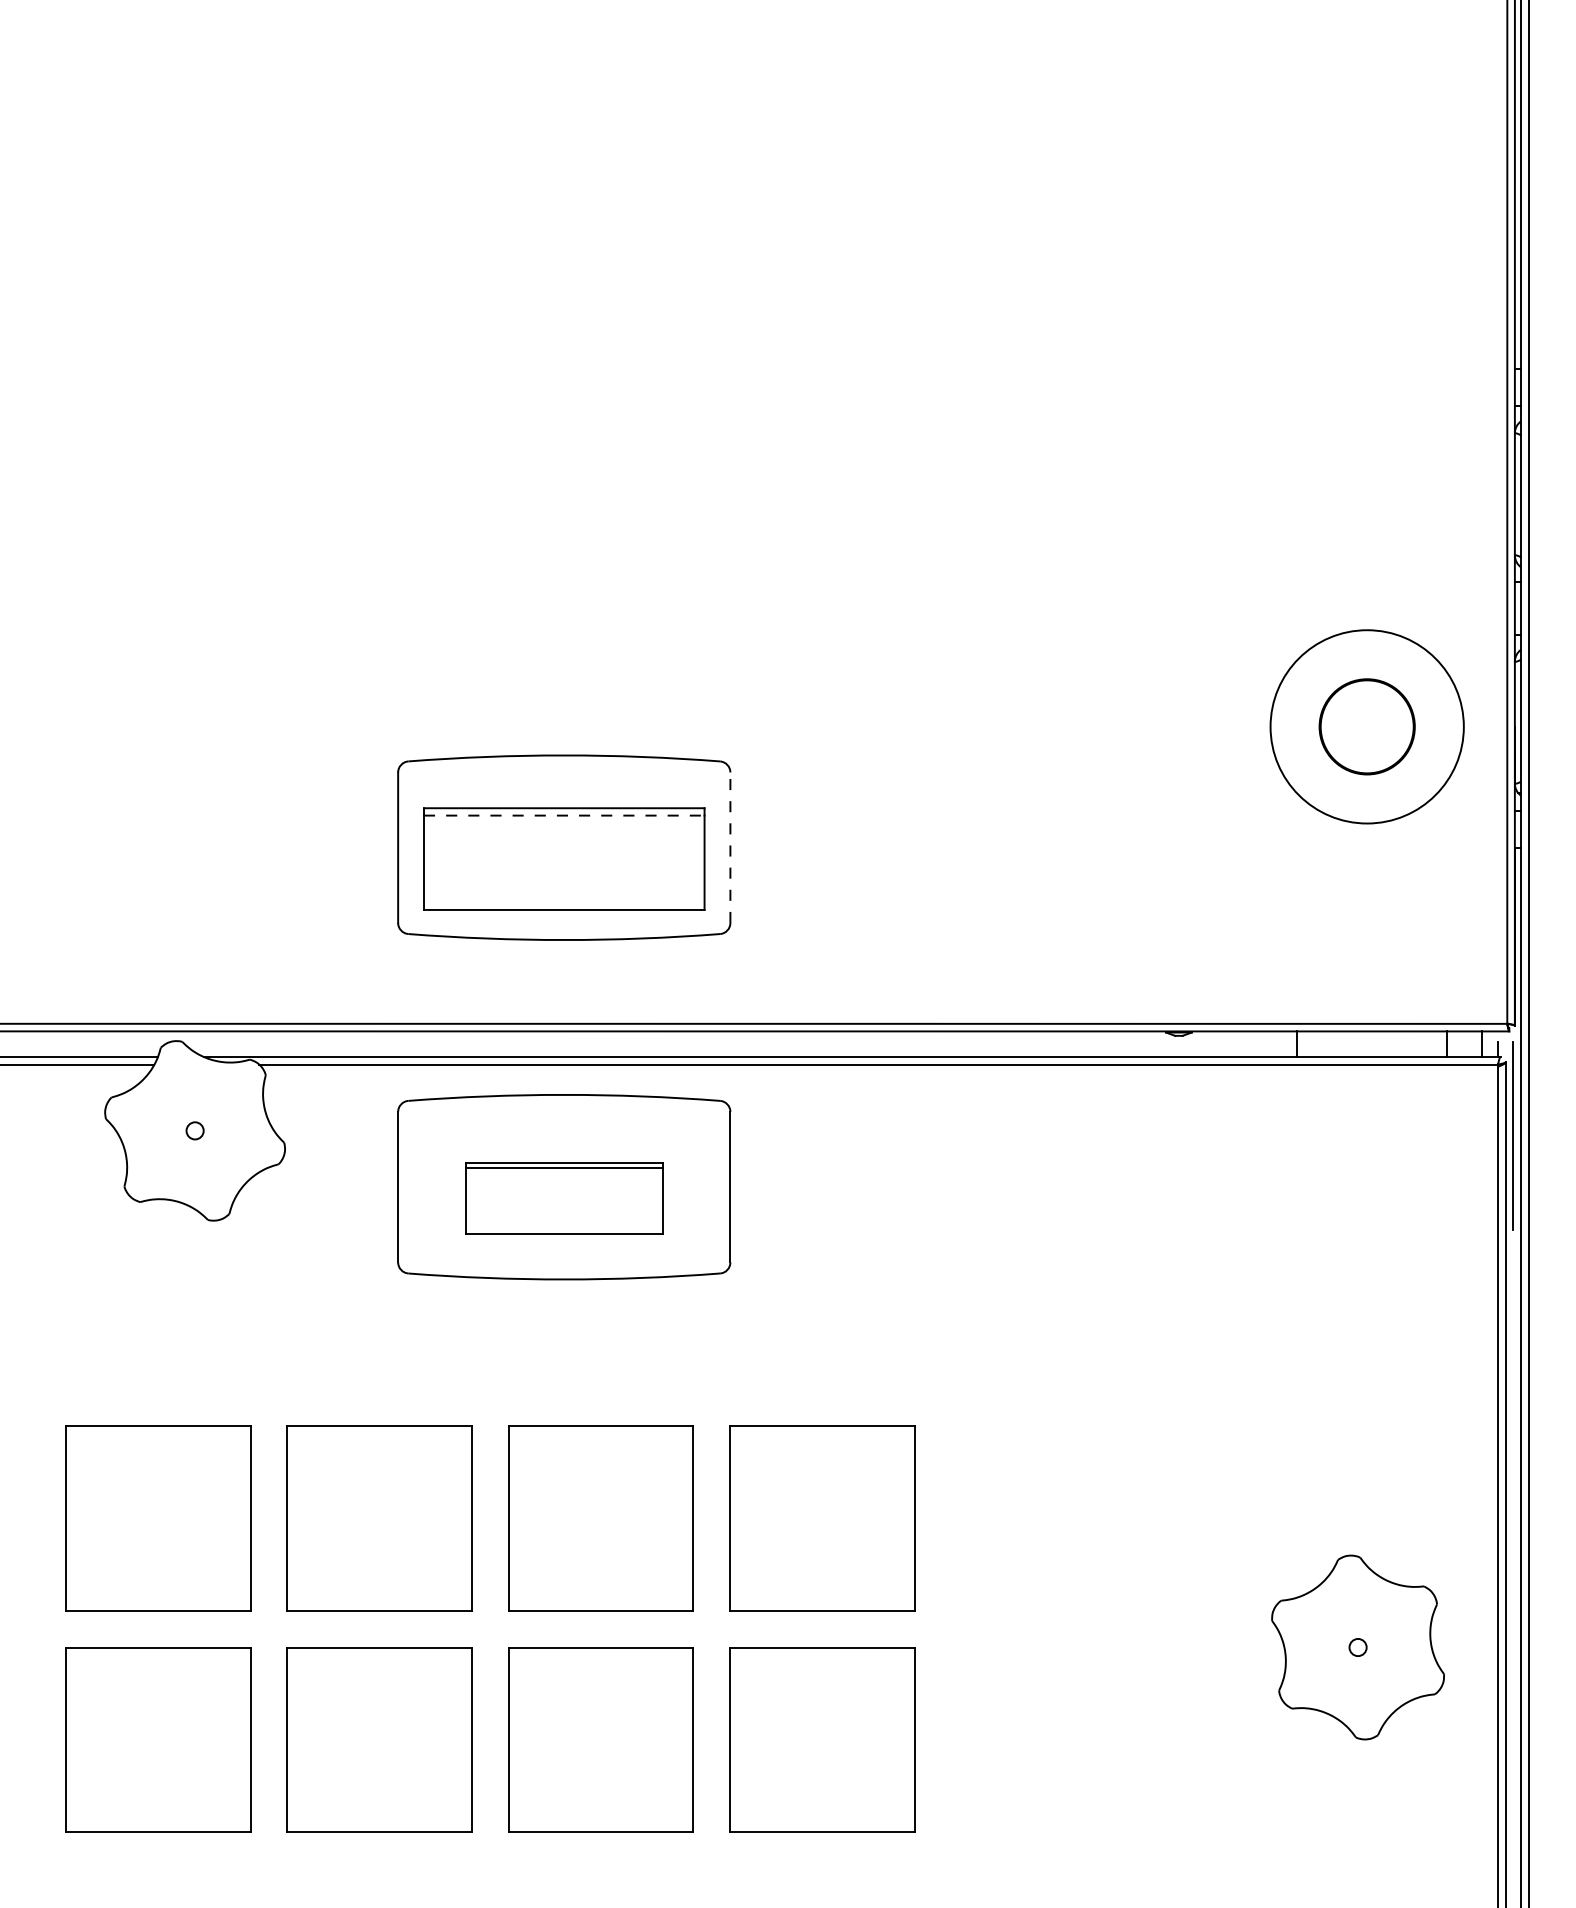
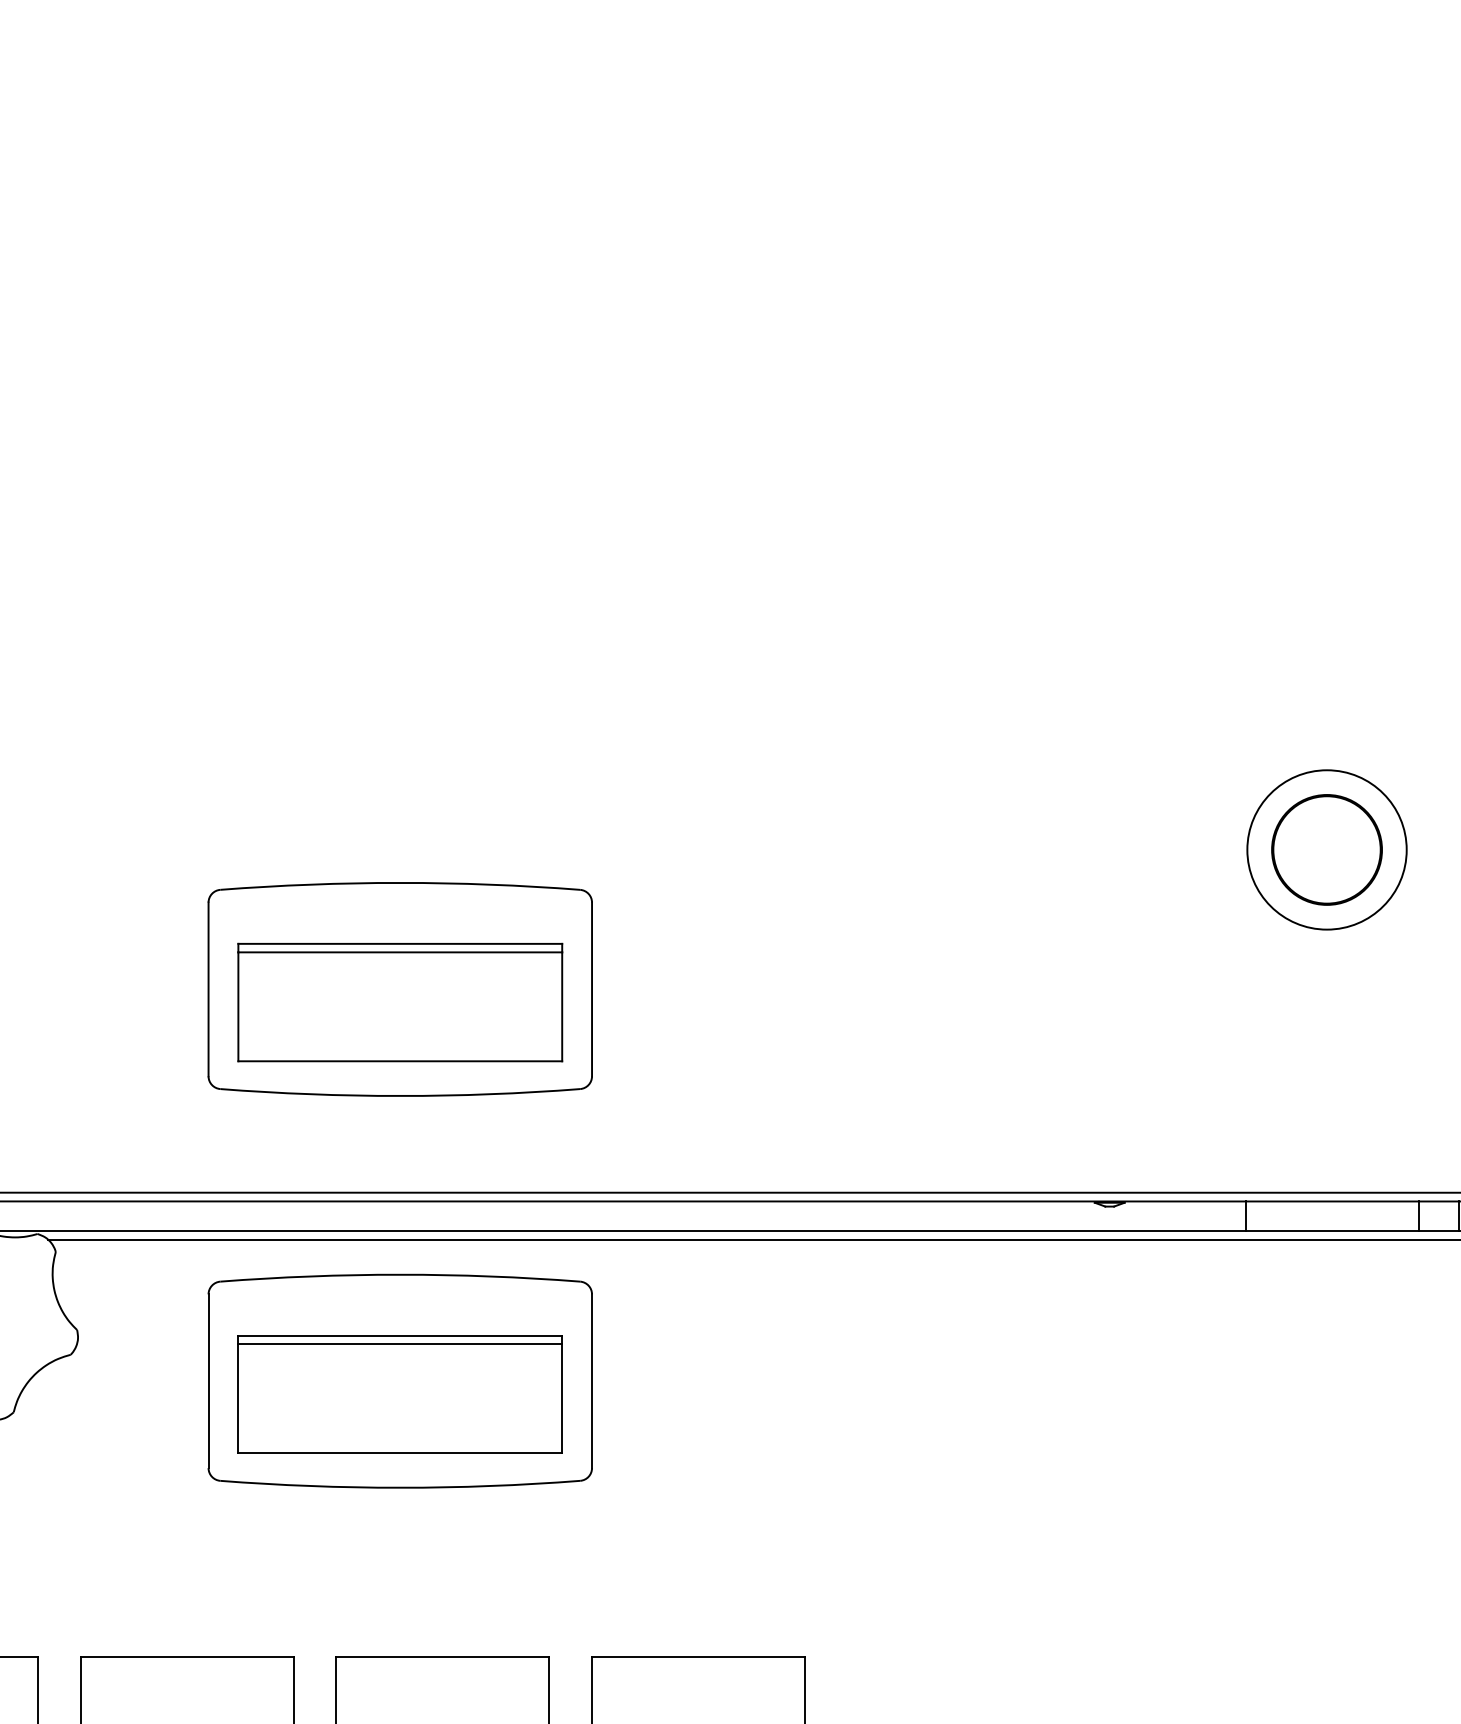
circle: (1367, 726) -> (1327, 849), size x0.71
line: (564, 815) -> (400, 952), dashed -> solid
line: (730, 847) -> (592, 989), dashed -> solid
part: (564, 1198) -> (400, 1394), size x1.43

